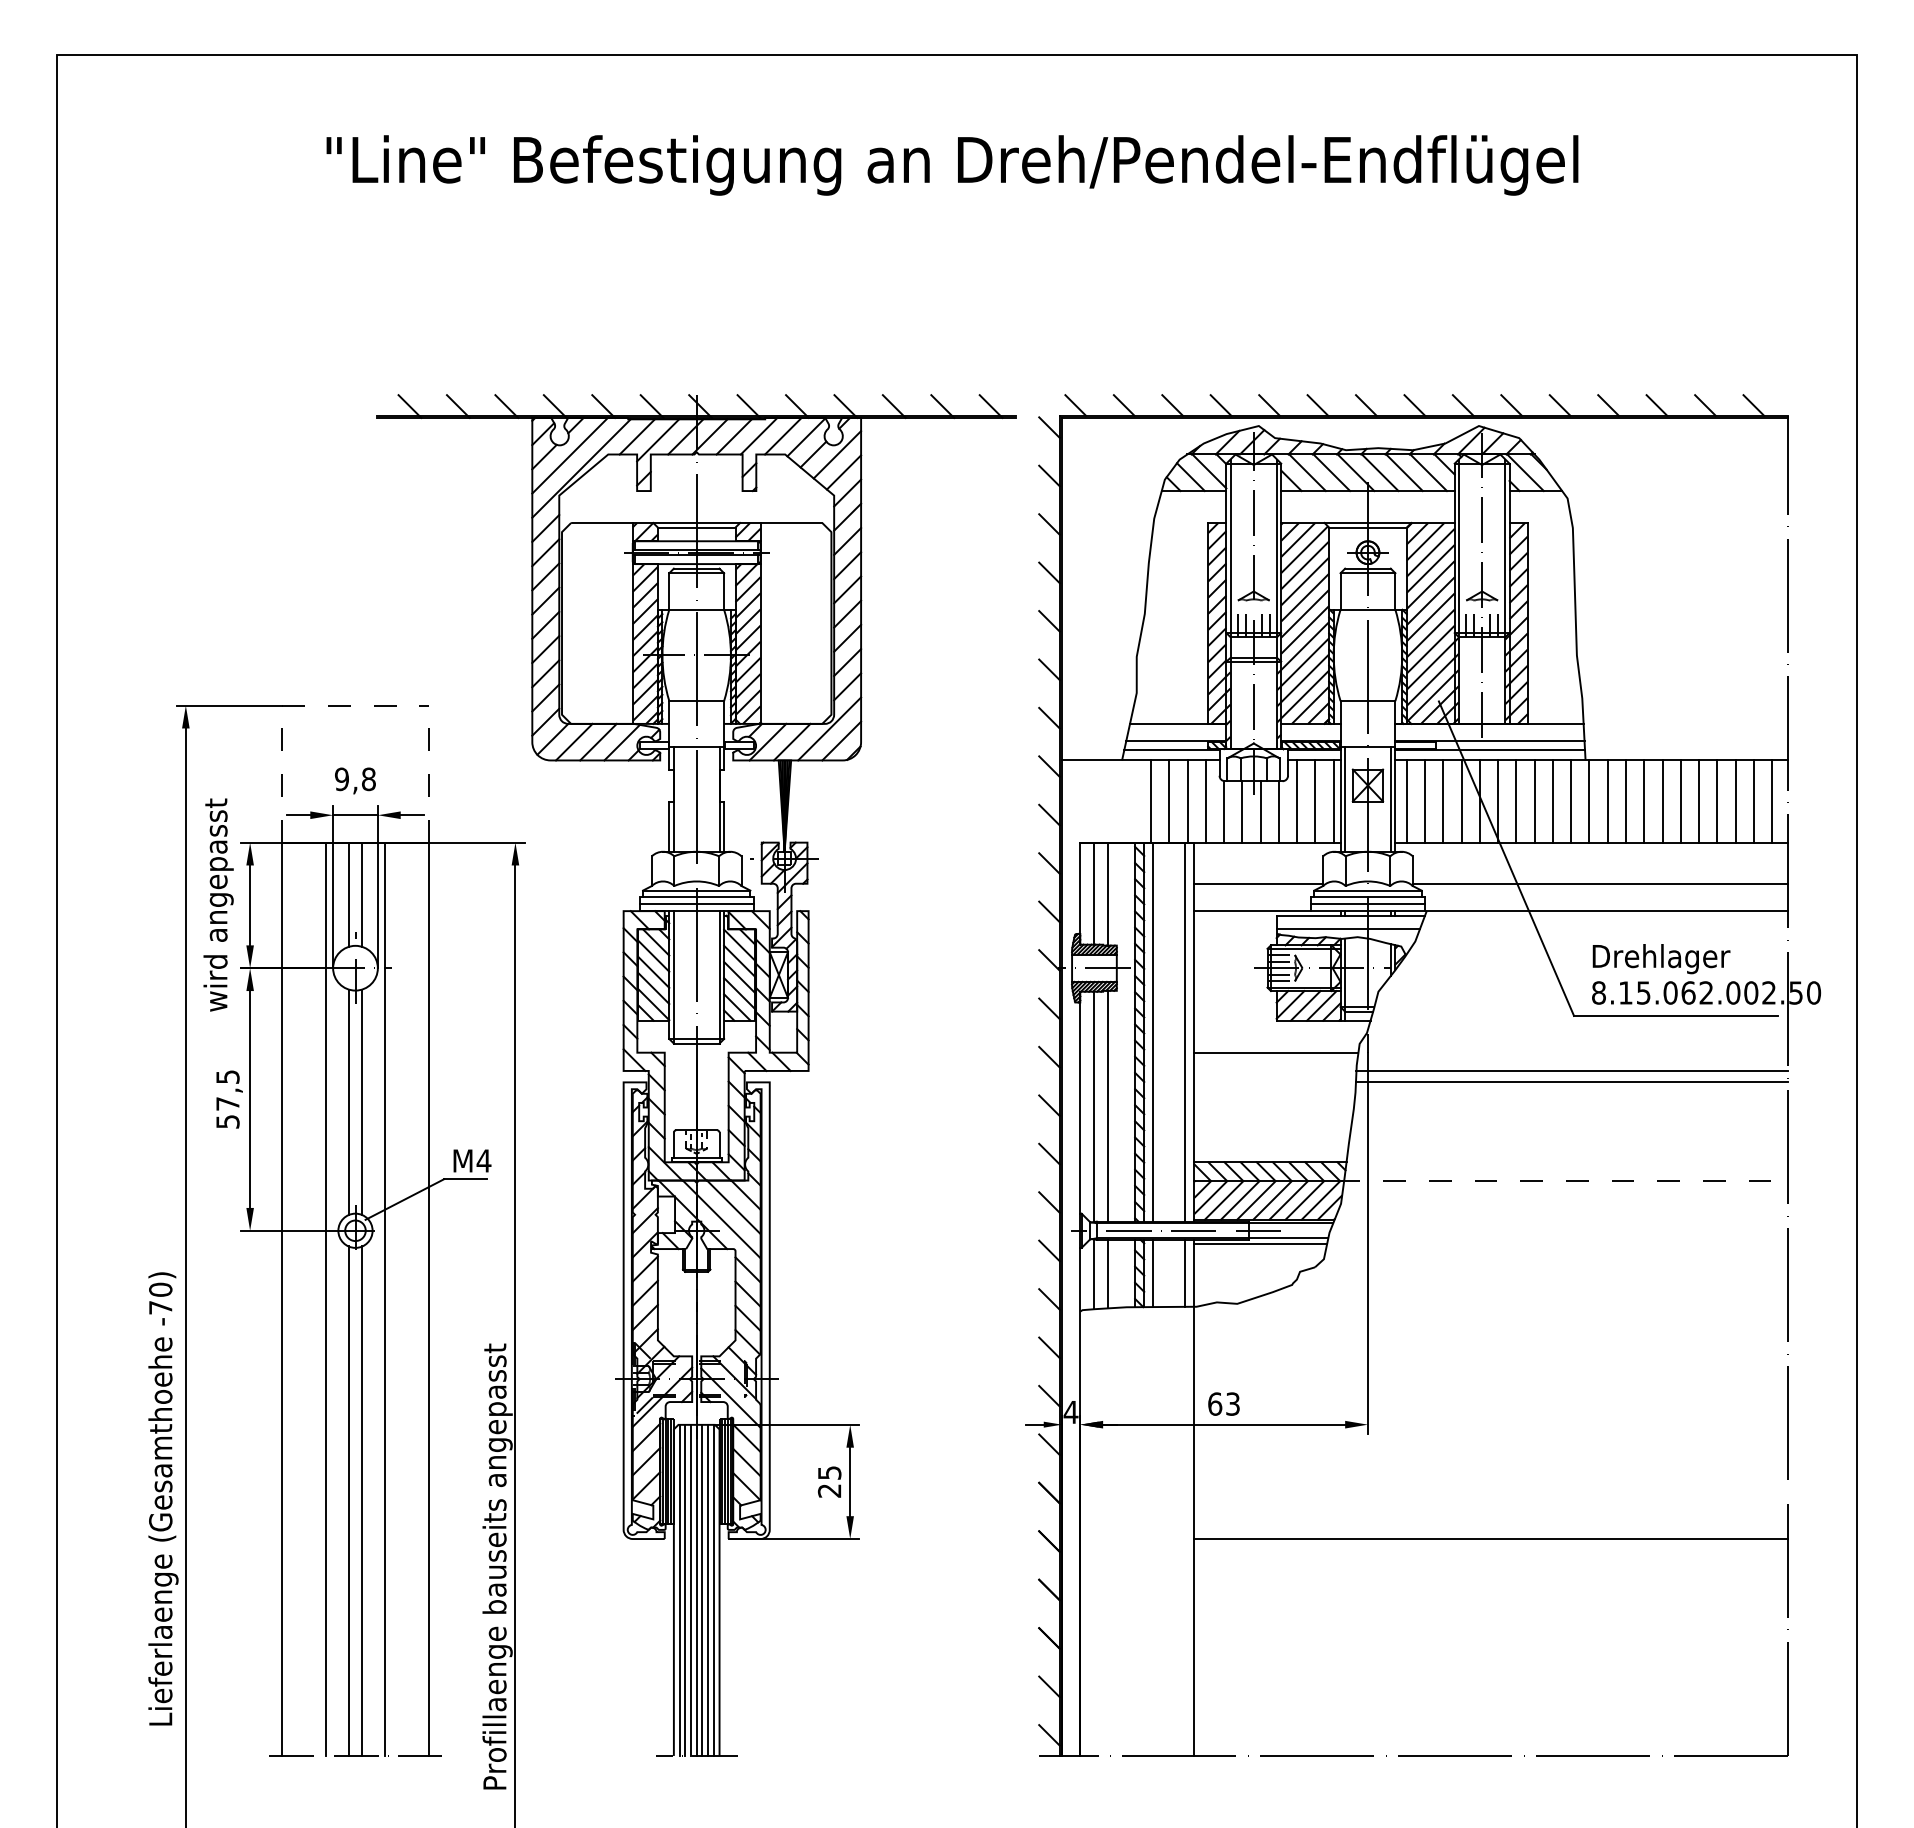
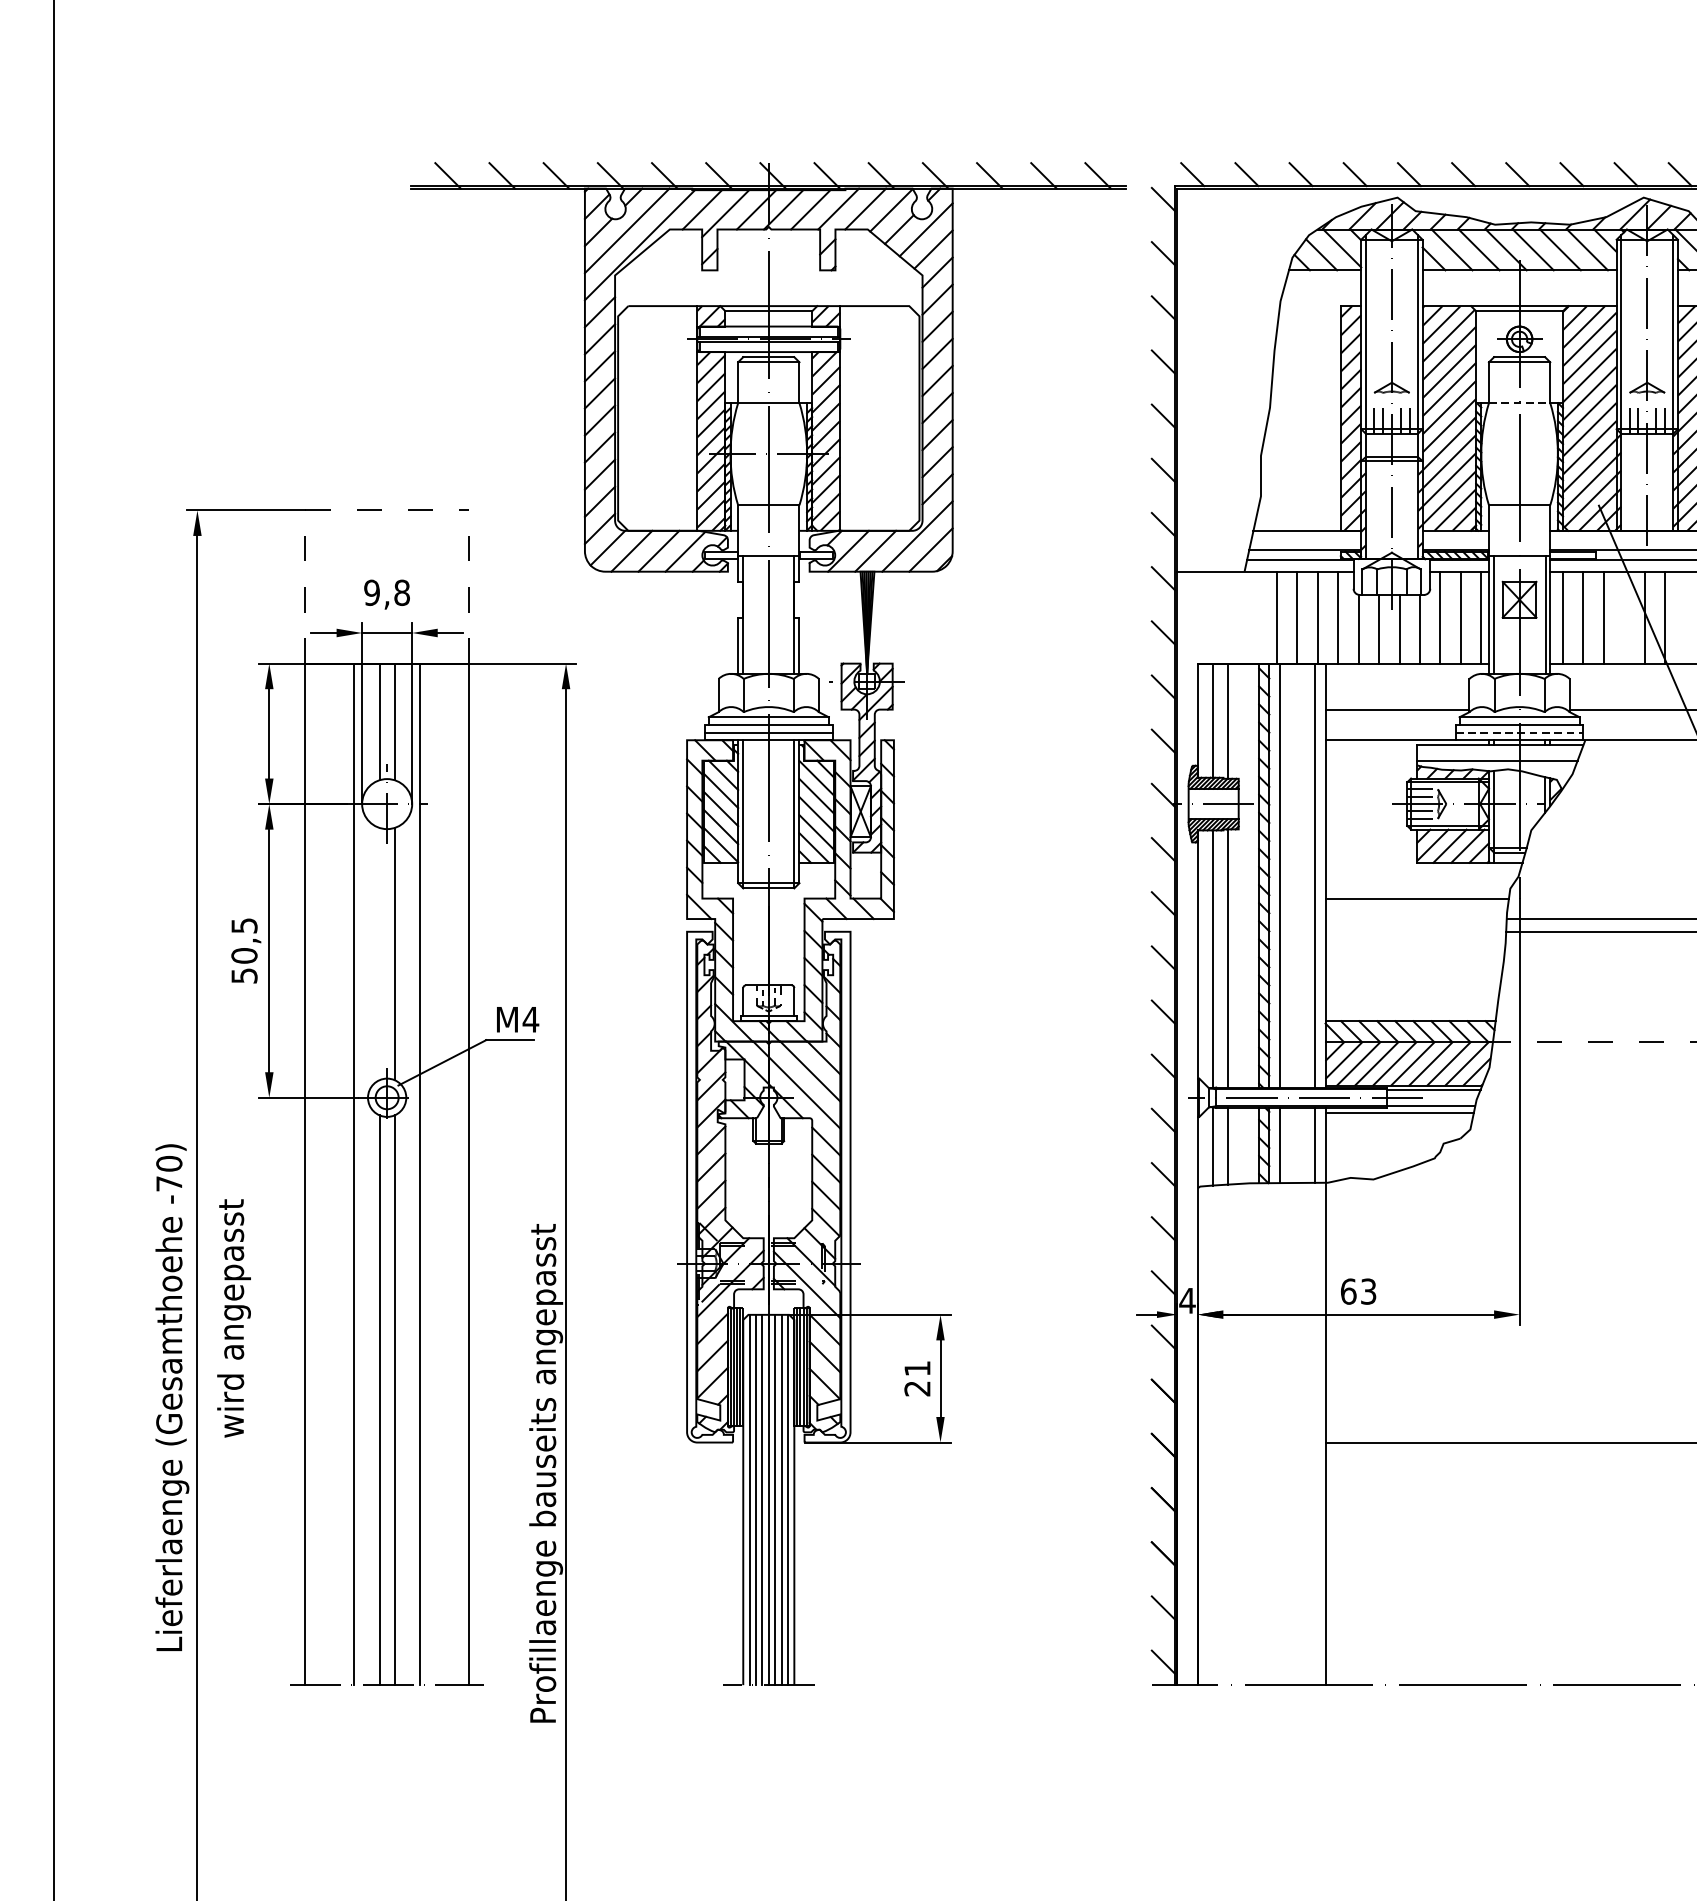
line: (1368, 609) -> (1520, 402), solid -> dashed
line: (1461, 801) -> (1624, 617), removed
line: (1516, 801) -> (1685, 617), removed
text: (218, 904) -> (233, 1317), moved
line: (1368, 904) -> (1520, 732), solid -> dashed
line: (348, 1102) -> (379, 954), removed
text: (227, 1103) -> (243, 955), 57,5 -> 50,5
text: (829, 1472) -> (917, 1368), 25 -> 21

